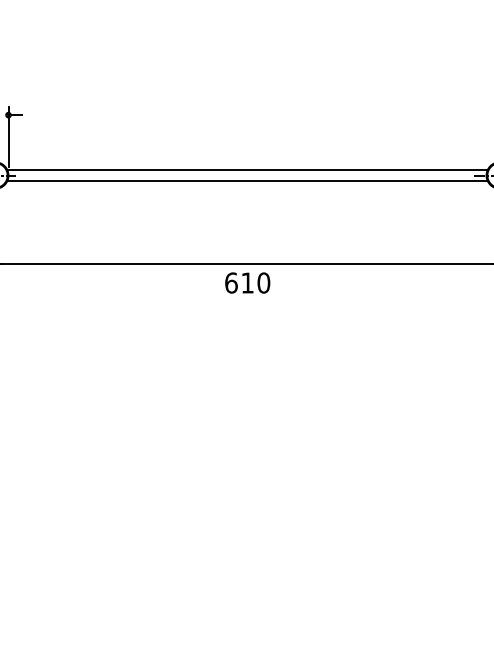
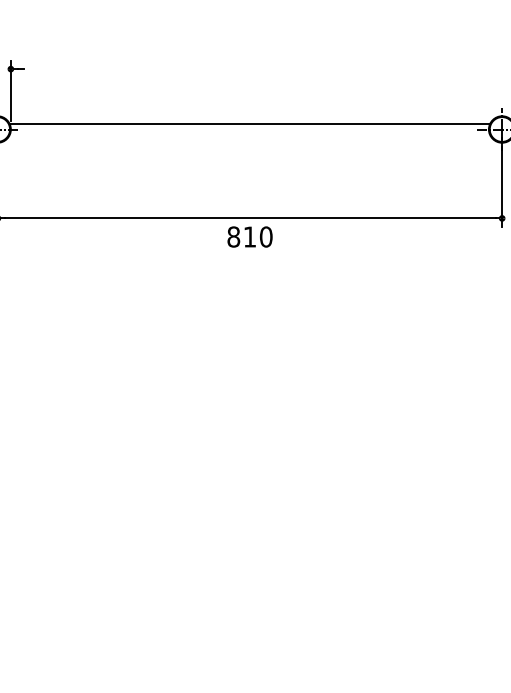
line: (247, 181) -> (249, 135), removed
text: (231, 282) -> (233, 236), 610 -> 810

